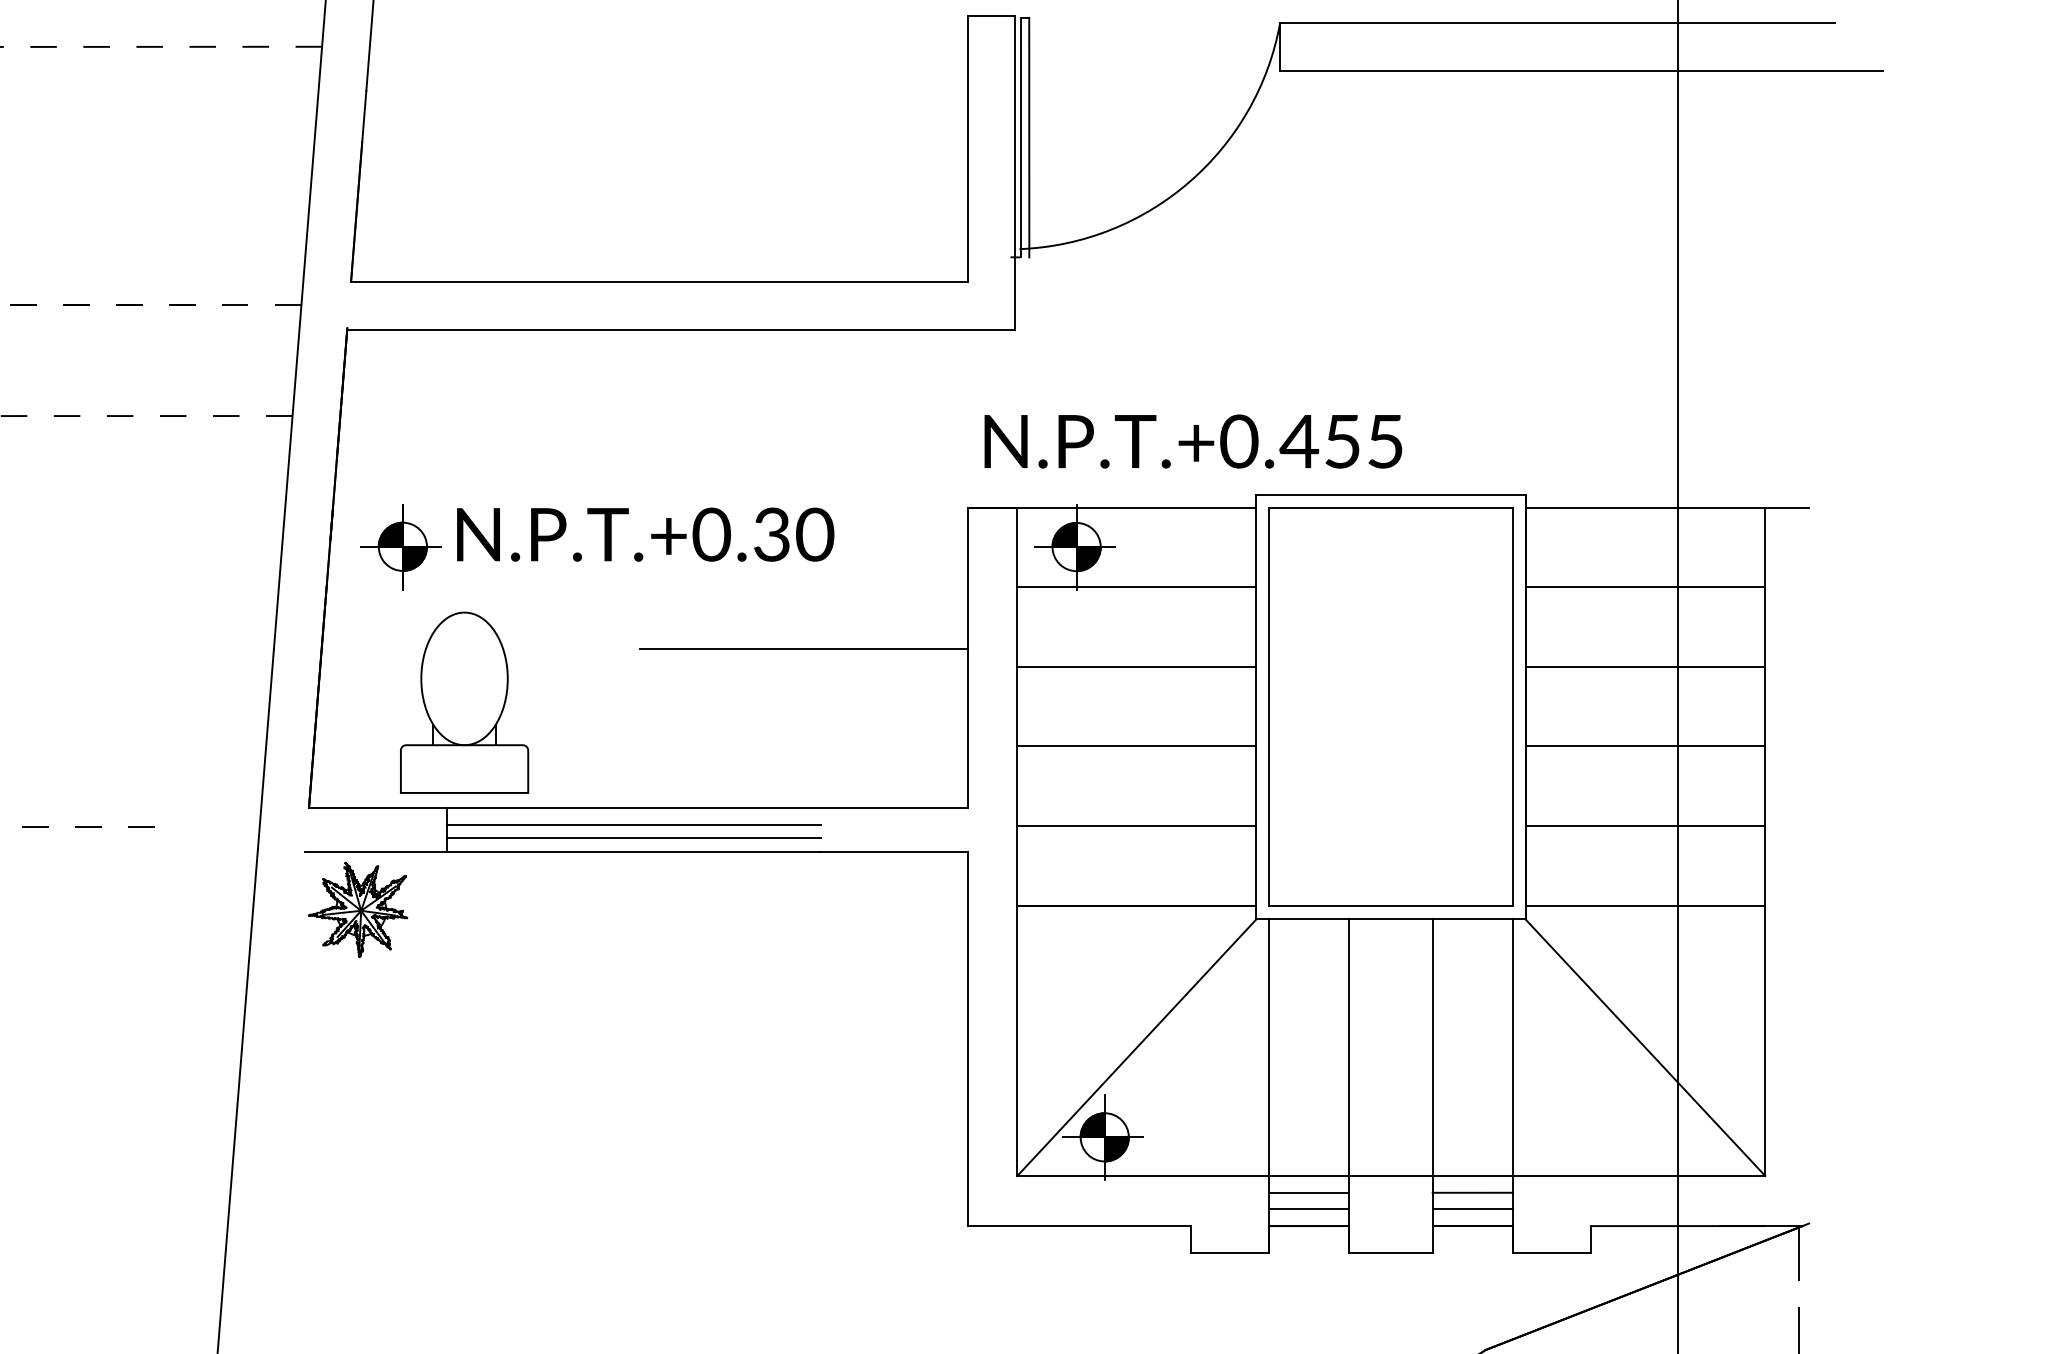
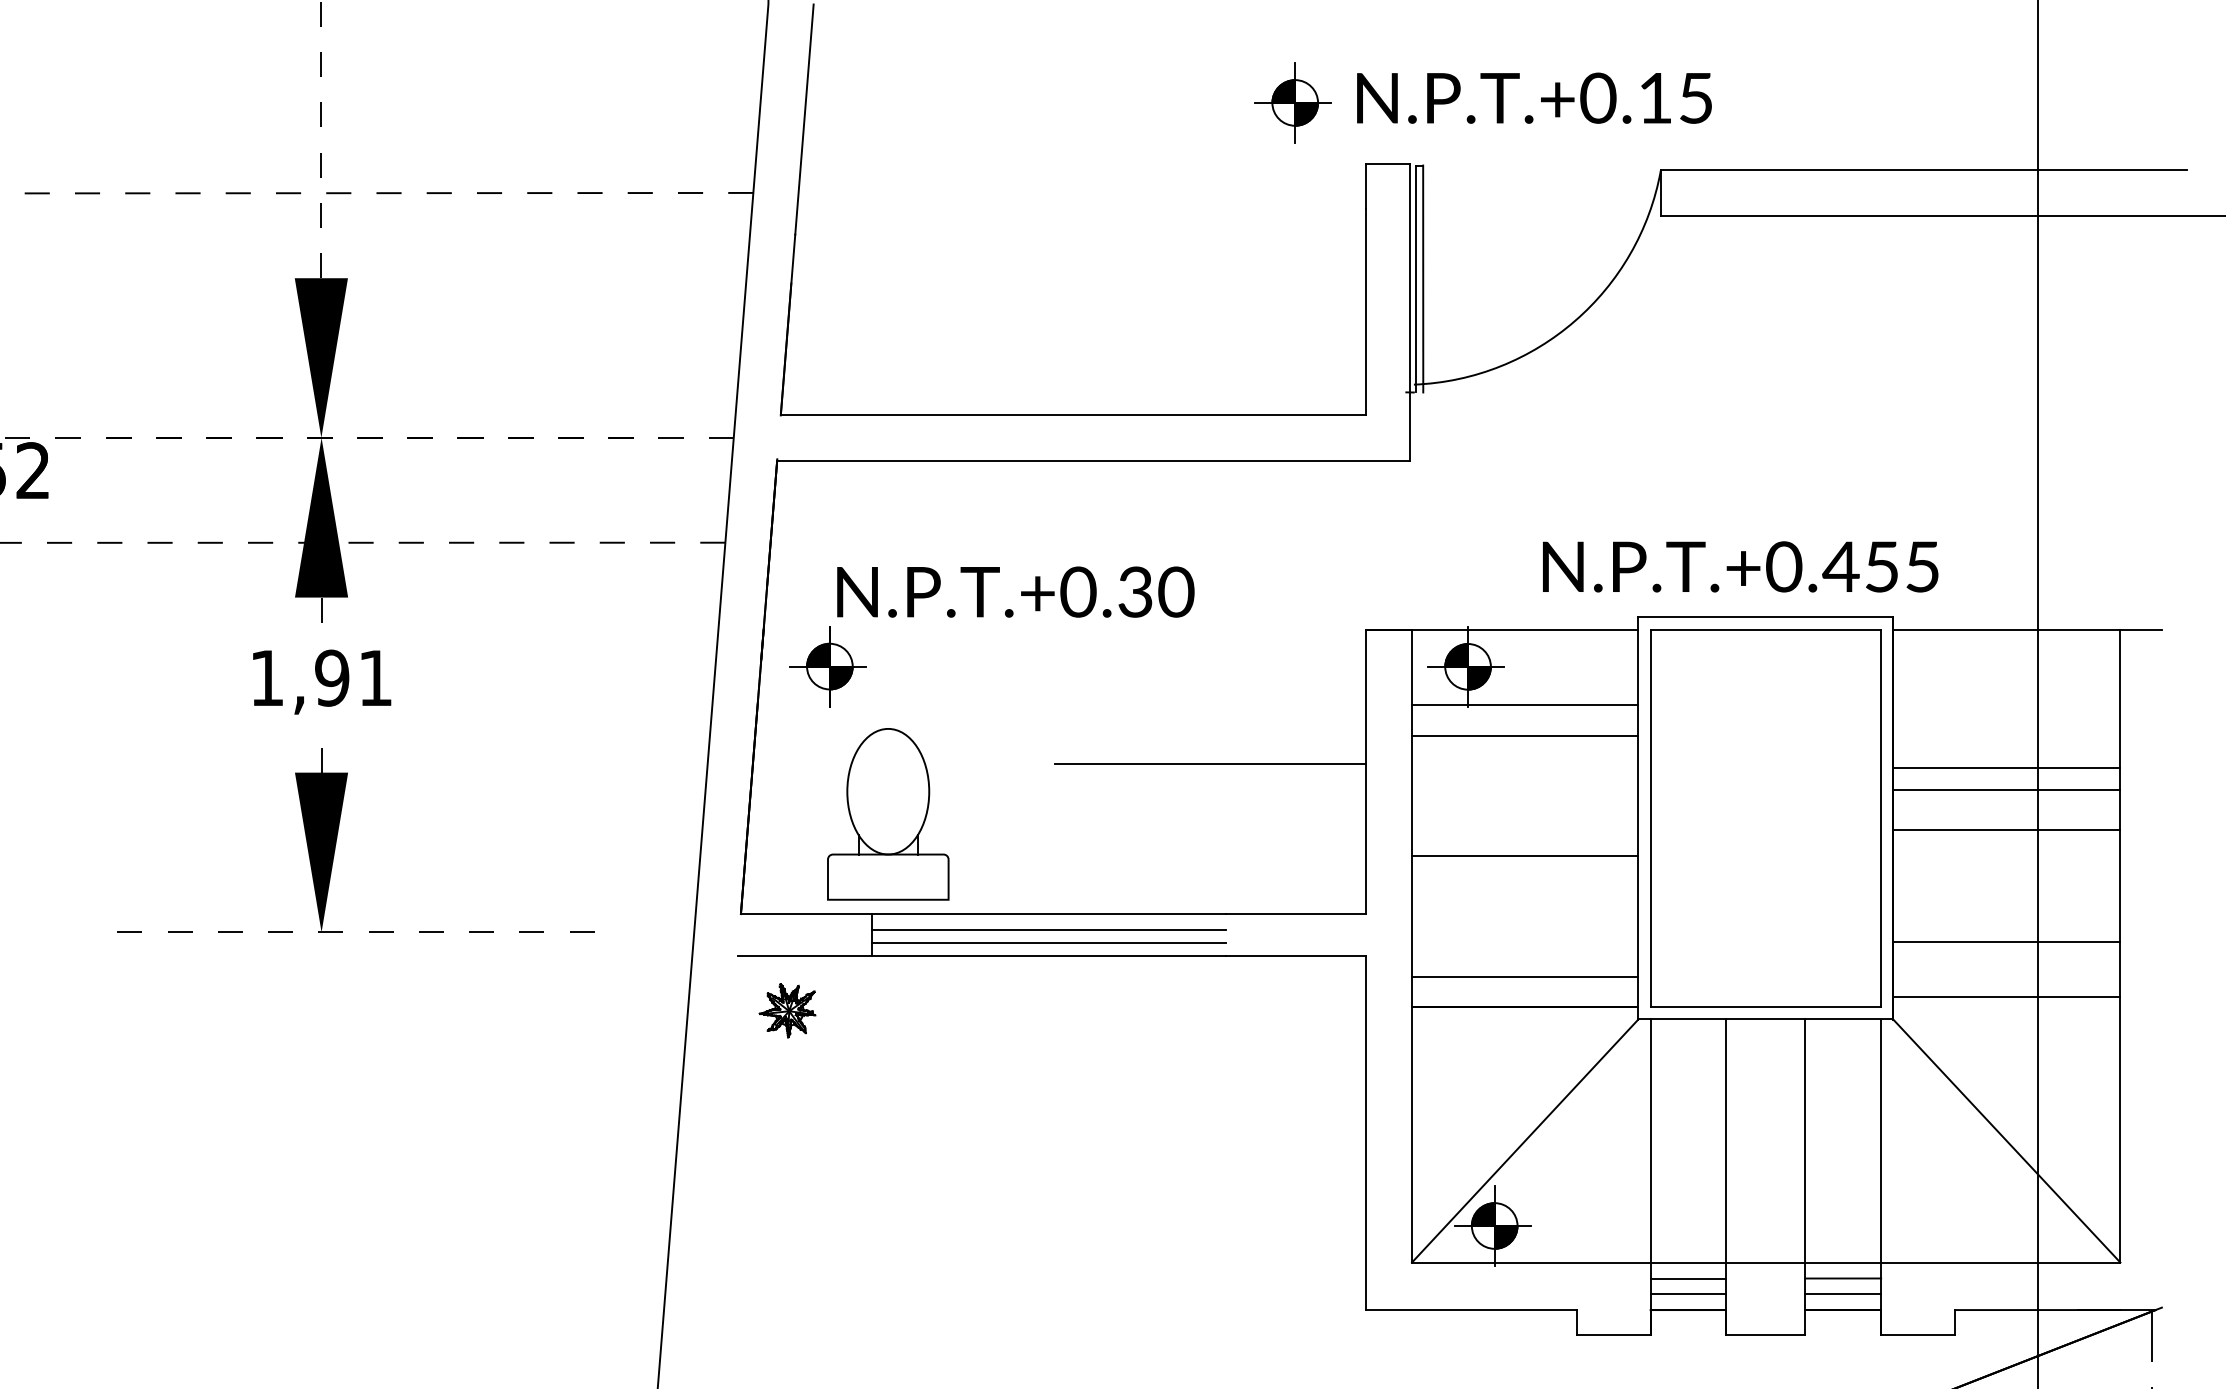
text: (1193, 441) -> (1740, 566), moved
text: (645, 534) -> (1015, 591), moved
line: (1645, 586) -> (2006, 767), moved
line: (1136, 667) -> (1524, 736), moved
line: (1645, 667) -> (2006, 830), moved
line: (1645, 746) -> (2006, 789), moved
line: (1136, 825) -> (1524, 976), moved
line: (1645, 825) -> (2006, 996), moved
line: (1645, 905) -> (2006, 941), moved
part: (358, 909) -> (787, 1010), size x0.6

